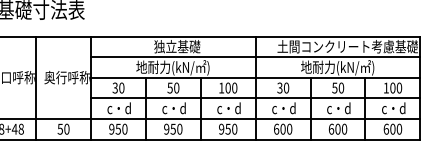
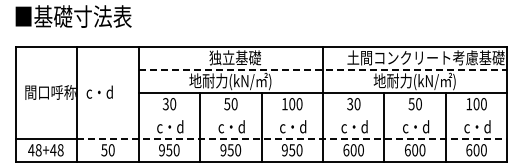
line: (256, 57) -> (323, 69), solid -> dashed
text: (66, 76) -> (111, 91), 奥行呼称 -> c・d
line: (255, 98) -> (322, 115), removed
line: (228, 118) -> (292, 138), solid -> dashed

